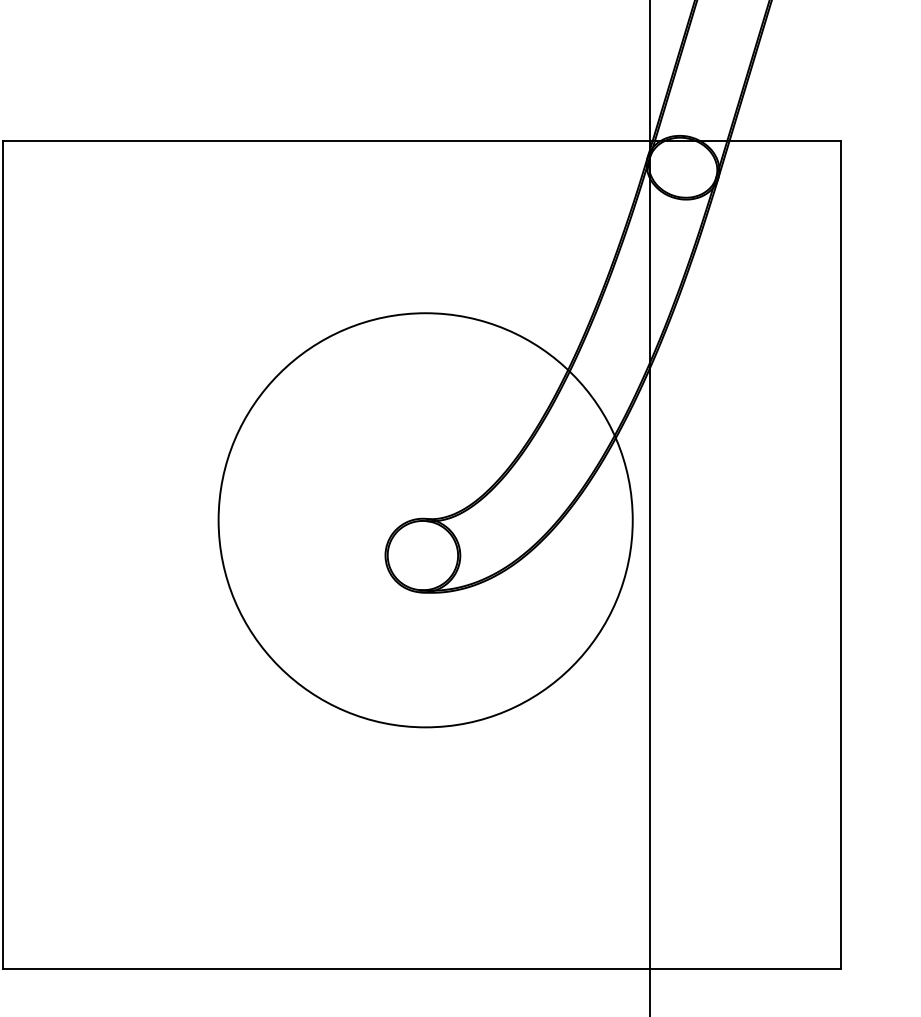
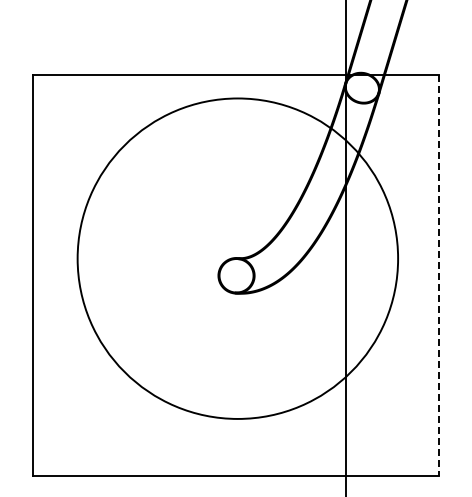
circle: (424, 519) -> (237, 258), size x1.6
line: (840, 555) -> (438, 275), solid -> dashed

